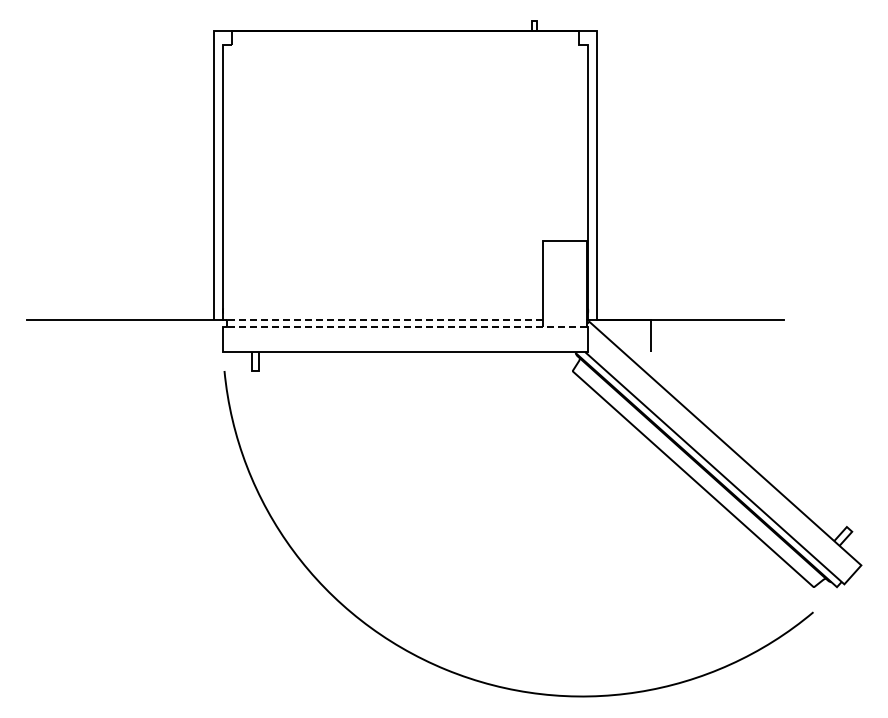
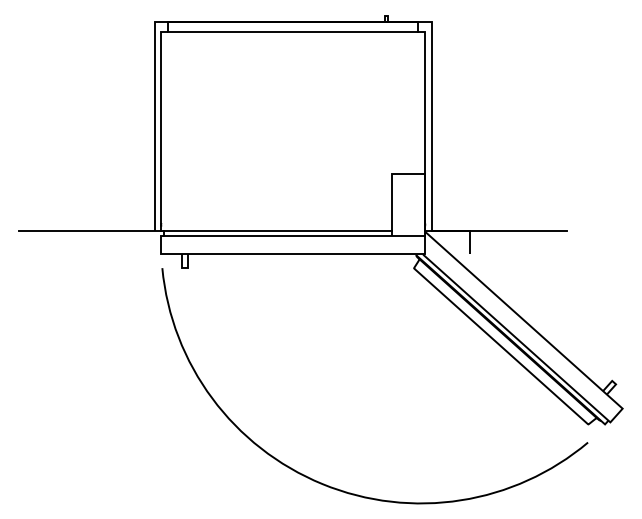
line: (405, 44) -> (293, 32), added
line: (384, 319) -> (277, 230), dashed -> solid
line: (406, 326) -> (293, 236), dashed -> solid

